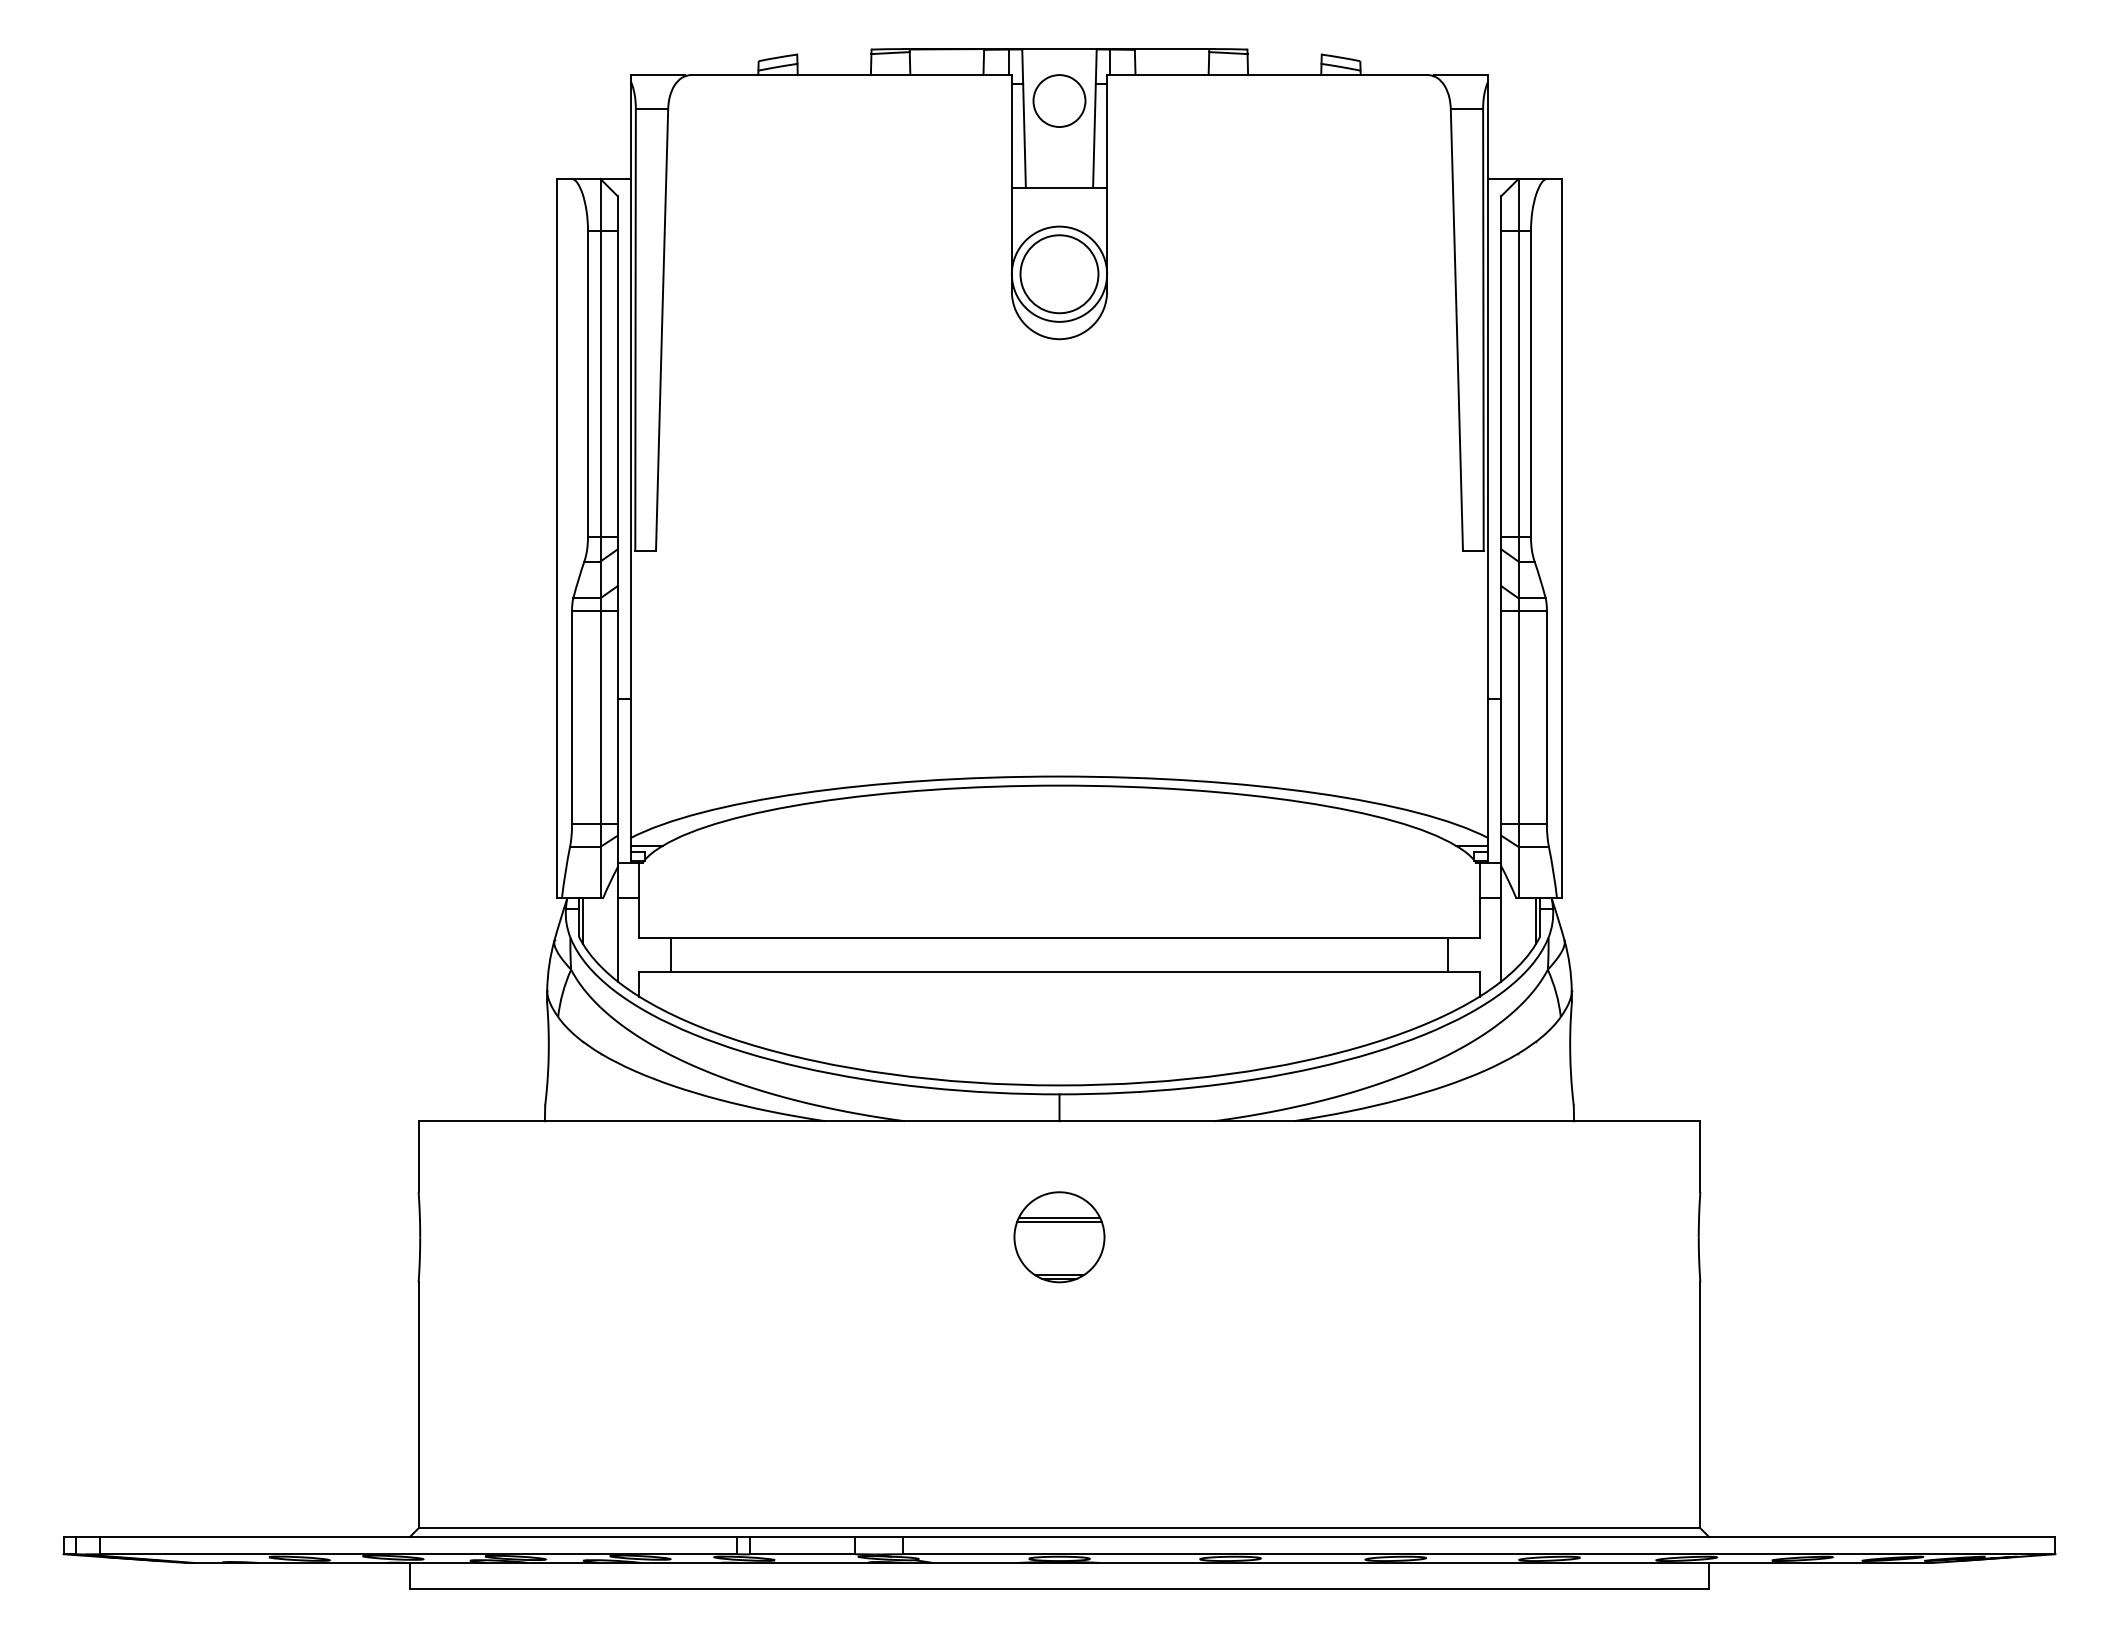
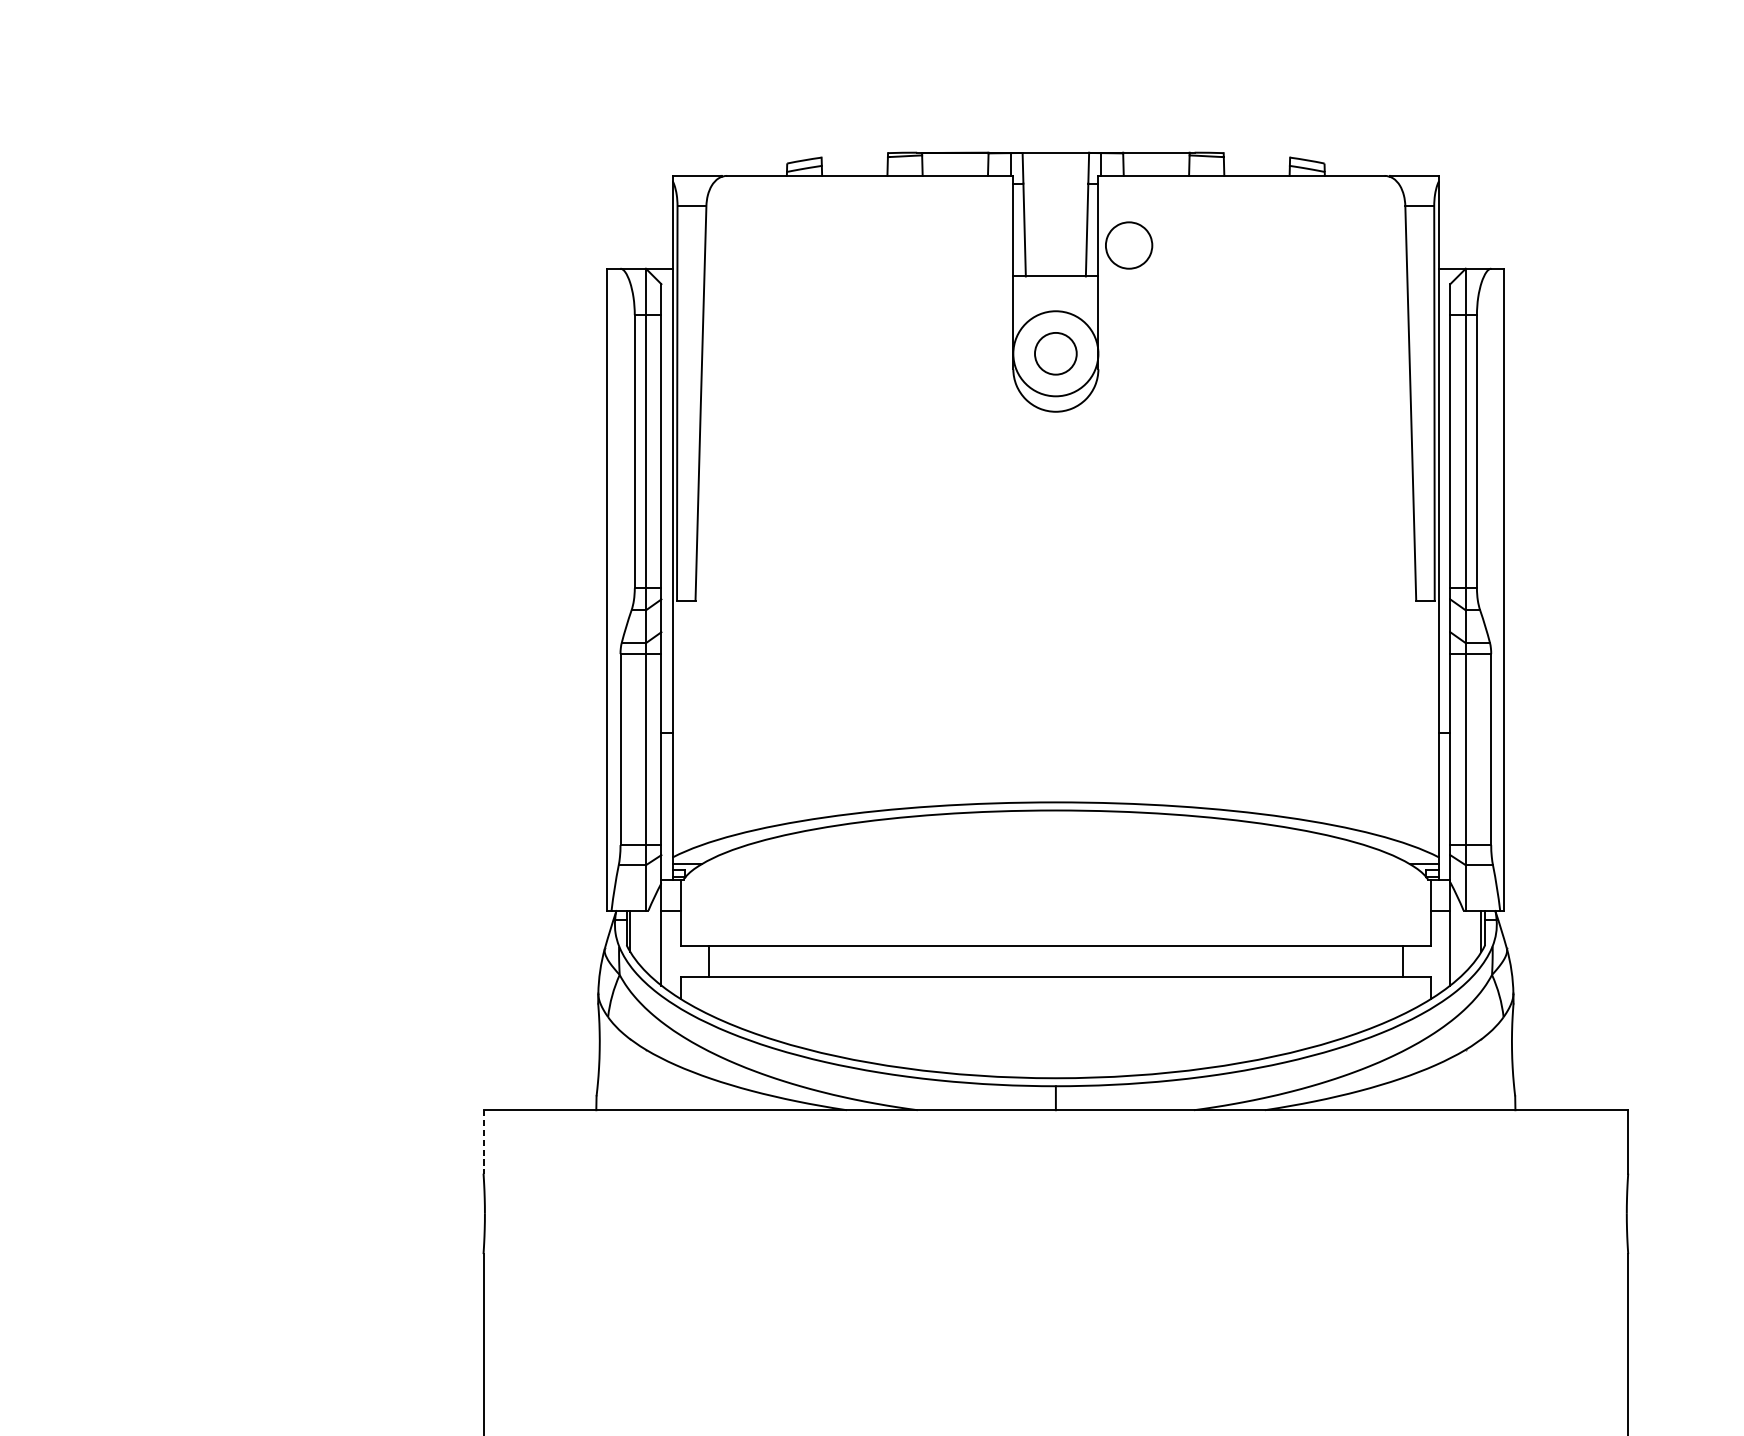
part: (1059, 100) -> (1129, 245), moved
circle: (1059, 274) -> (1055, 354), size x0.6
line: (418, 1156) -> (483, 1141), solid -> dashed
part: (1059, 1237) -> (1055, 1214), removed

